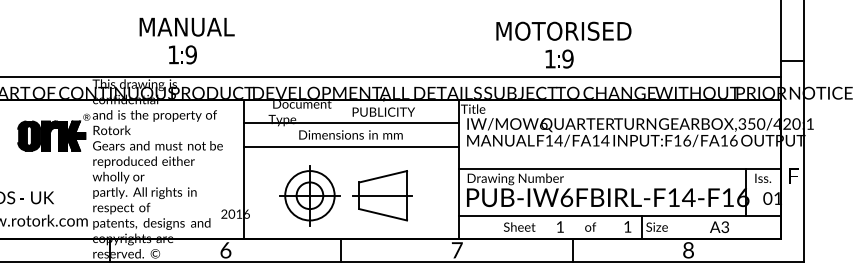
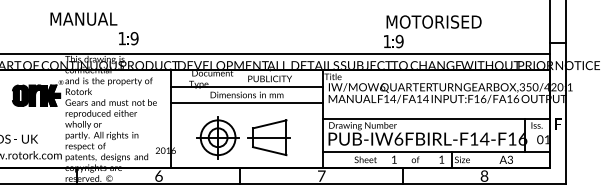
text: (186, 26) -> (83, 18), moved
text: (563, 30) -> (433, 21), moved

